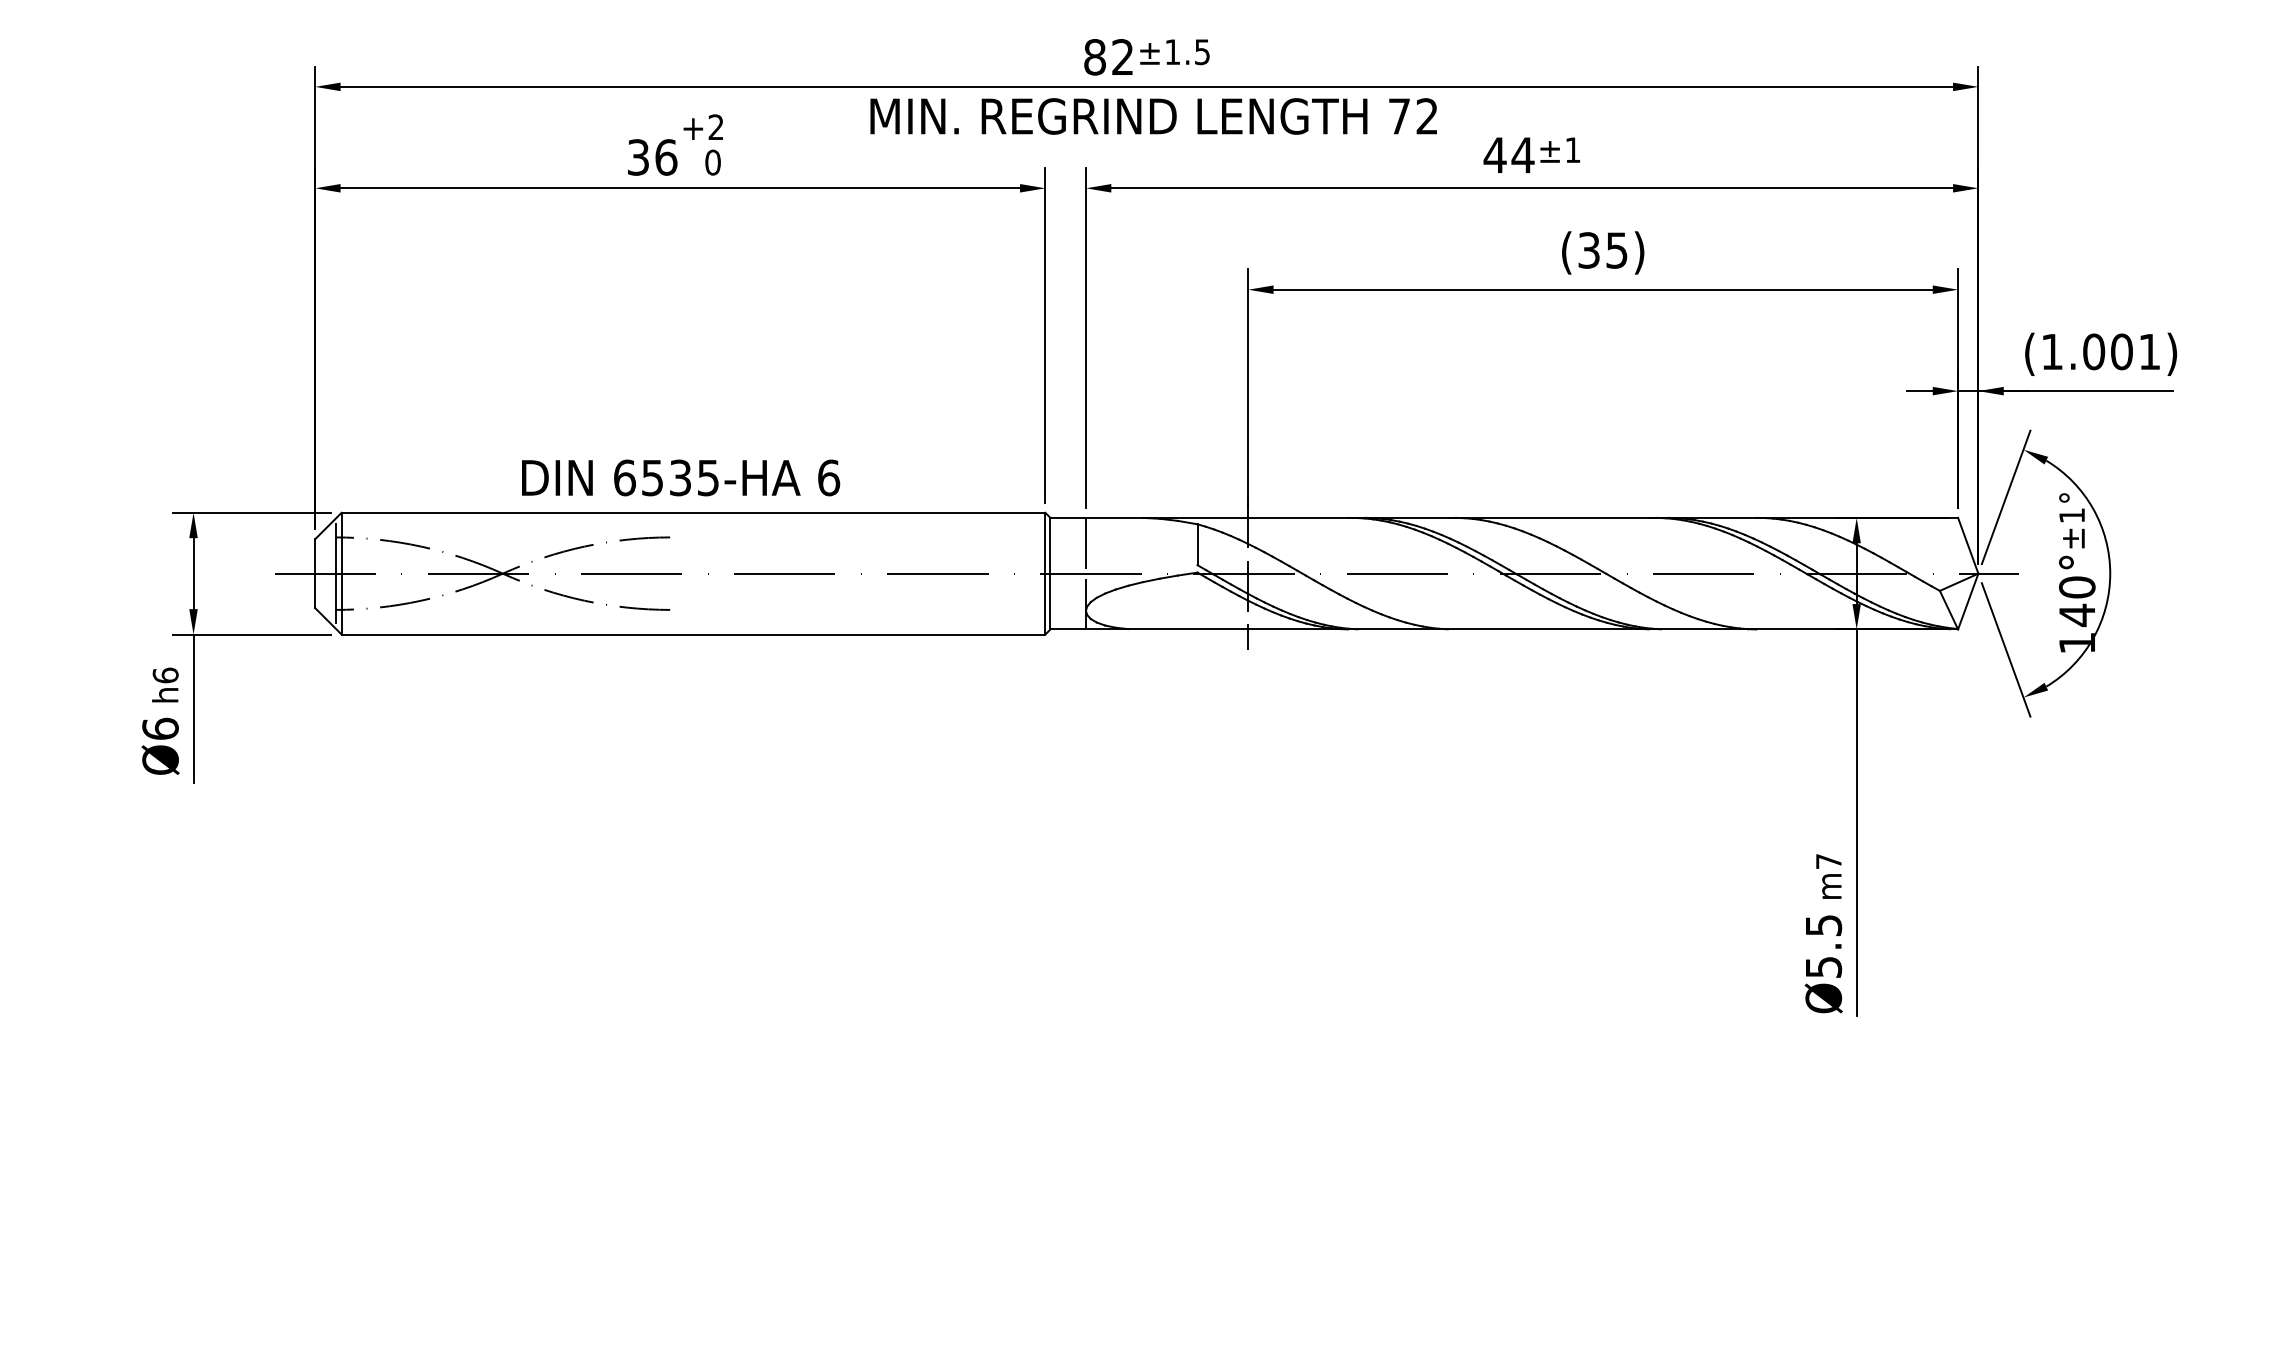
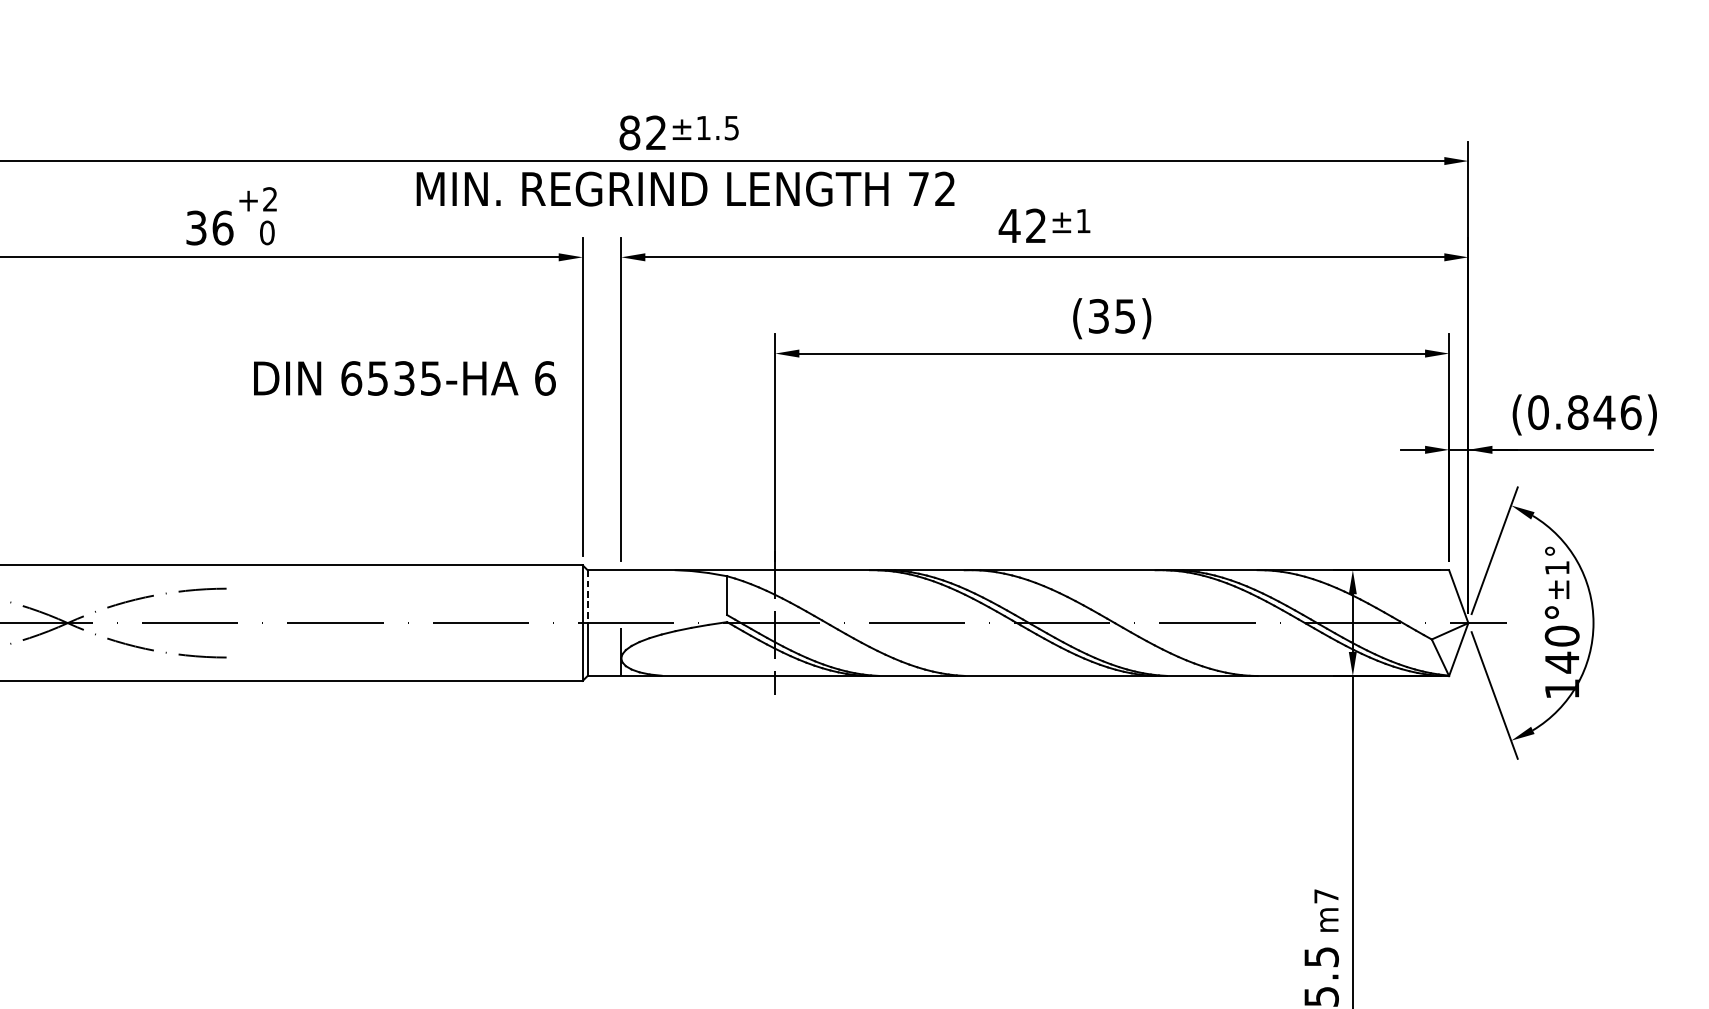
text: (1522, 154) -> (1035, 225), 44 -> 42
text: (2100, 351) -> (1584, 412), (1.001) -> (0.846)
text: (681, 477) -> (405, 378), moved
line: (1050, 545) -> (587, 596), solid -> dashed
line: (1085, 545) -> (620, 596), removed

